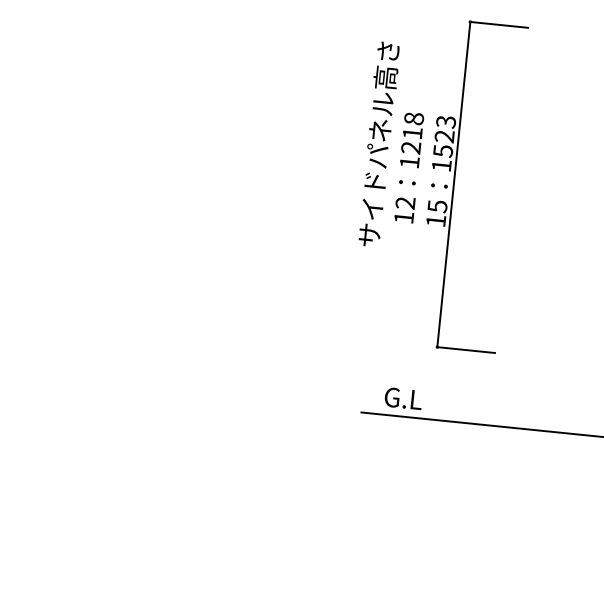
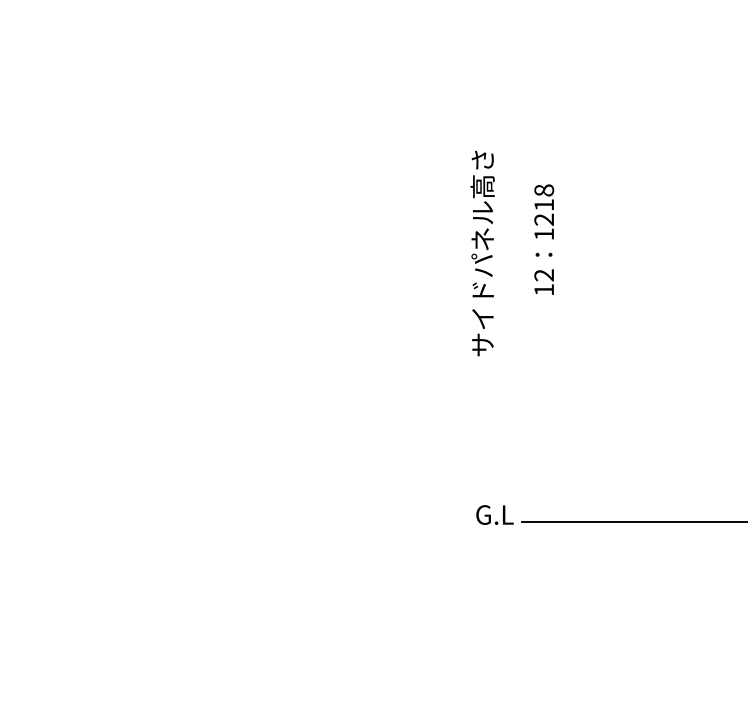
text: (378, 144) -> (482, 253), moved
text: (409, 167) -> (544, 239), moved
part: (454, 184) -> (590, 285), removed
text: (403, 398) -> (494, 514), moved

